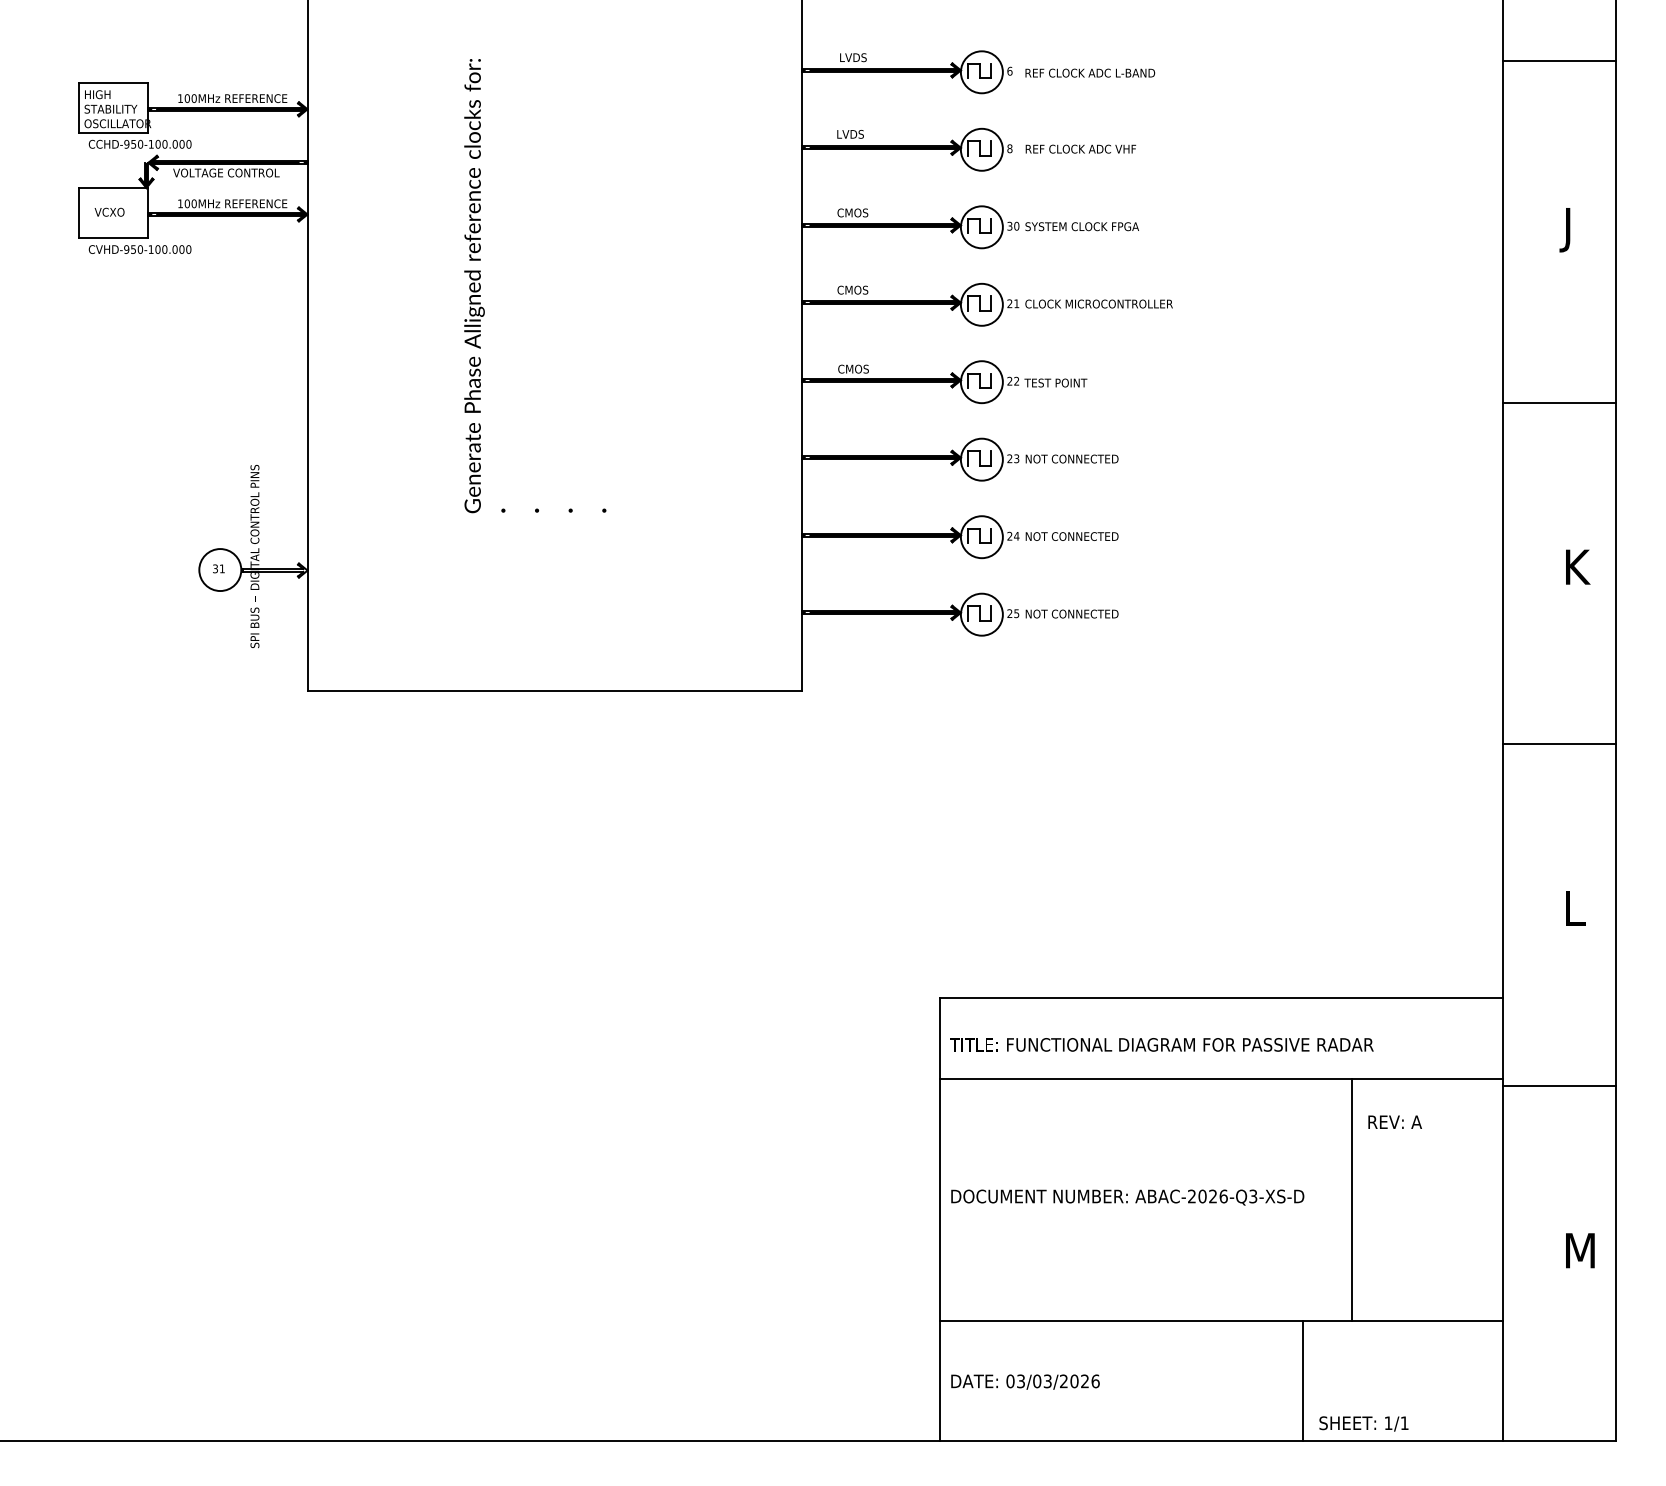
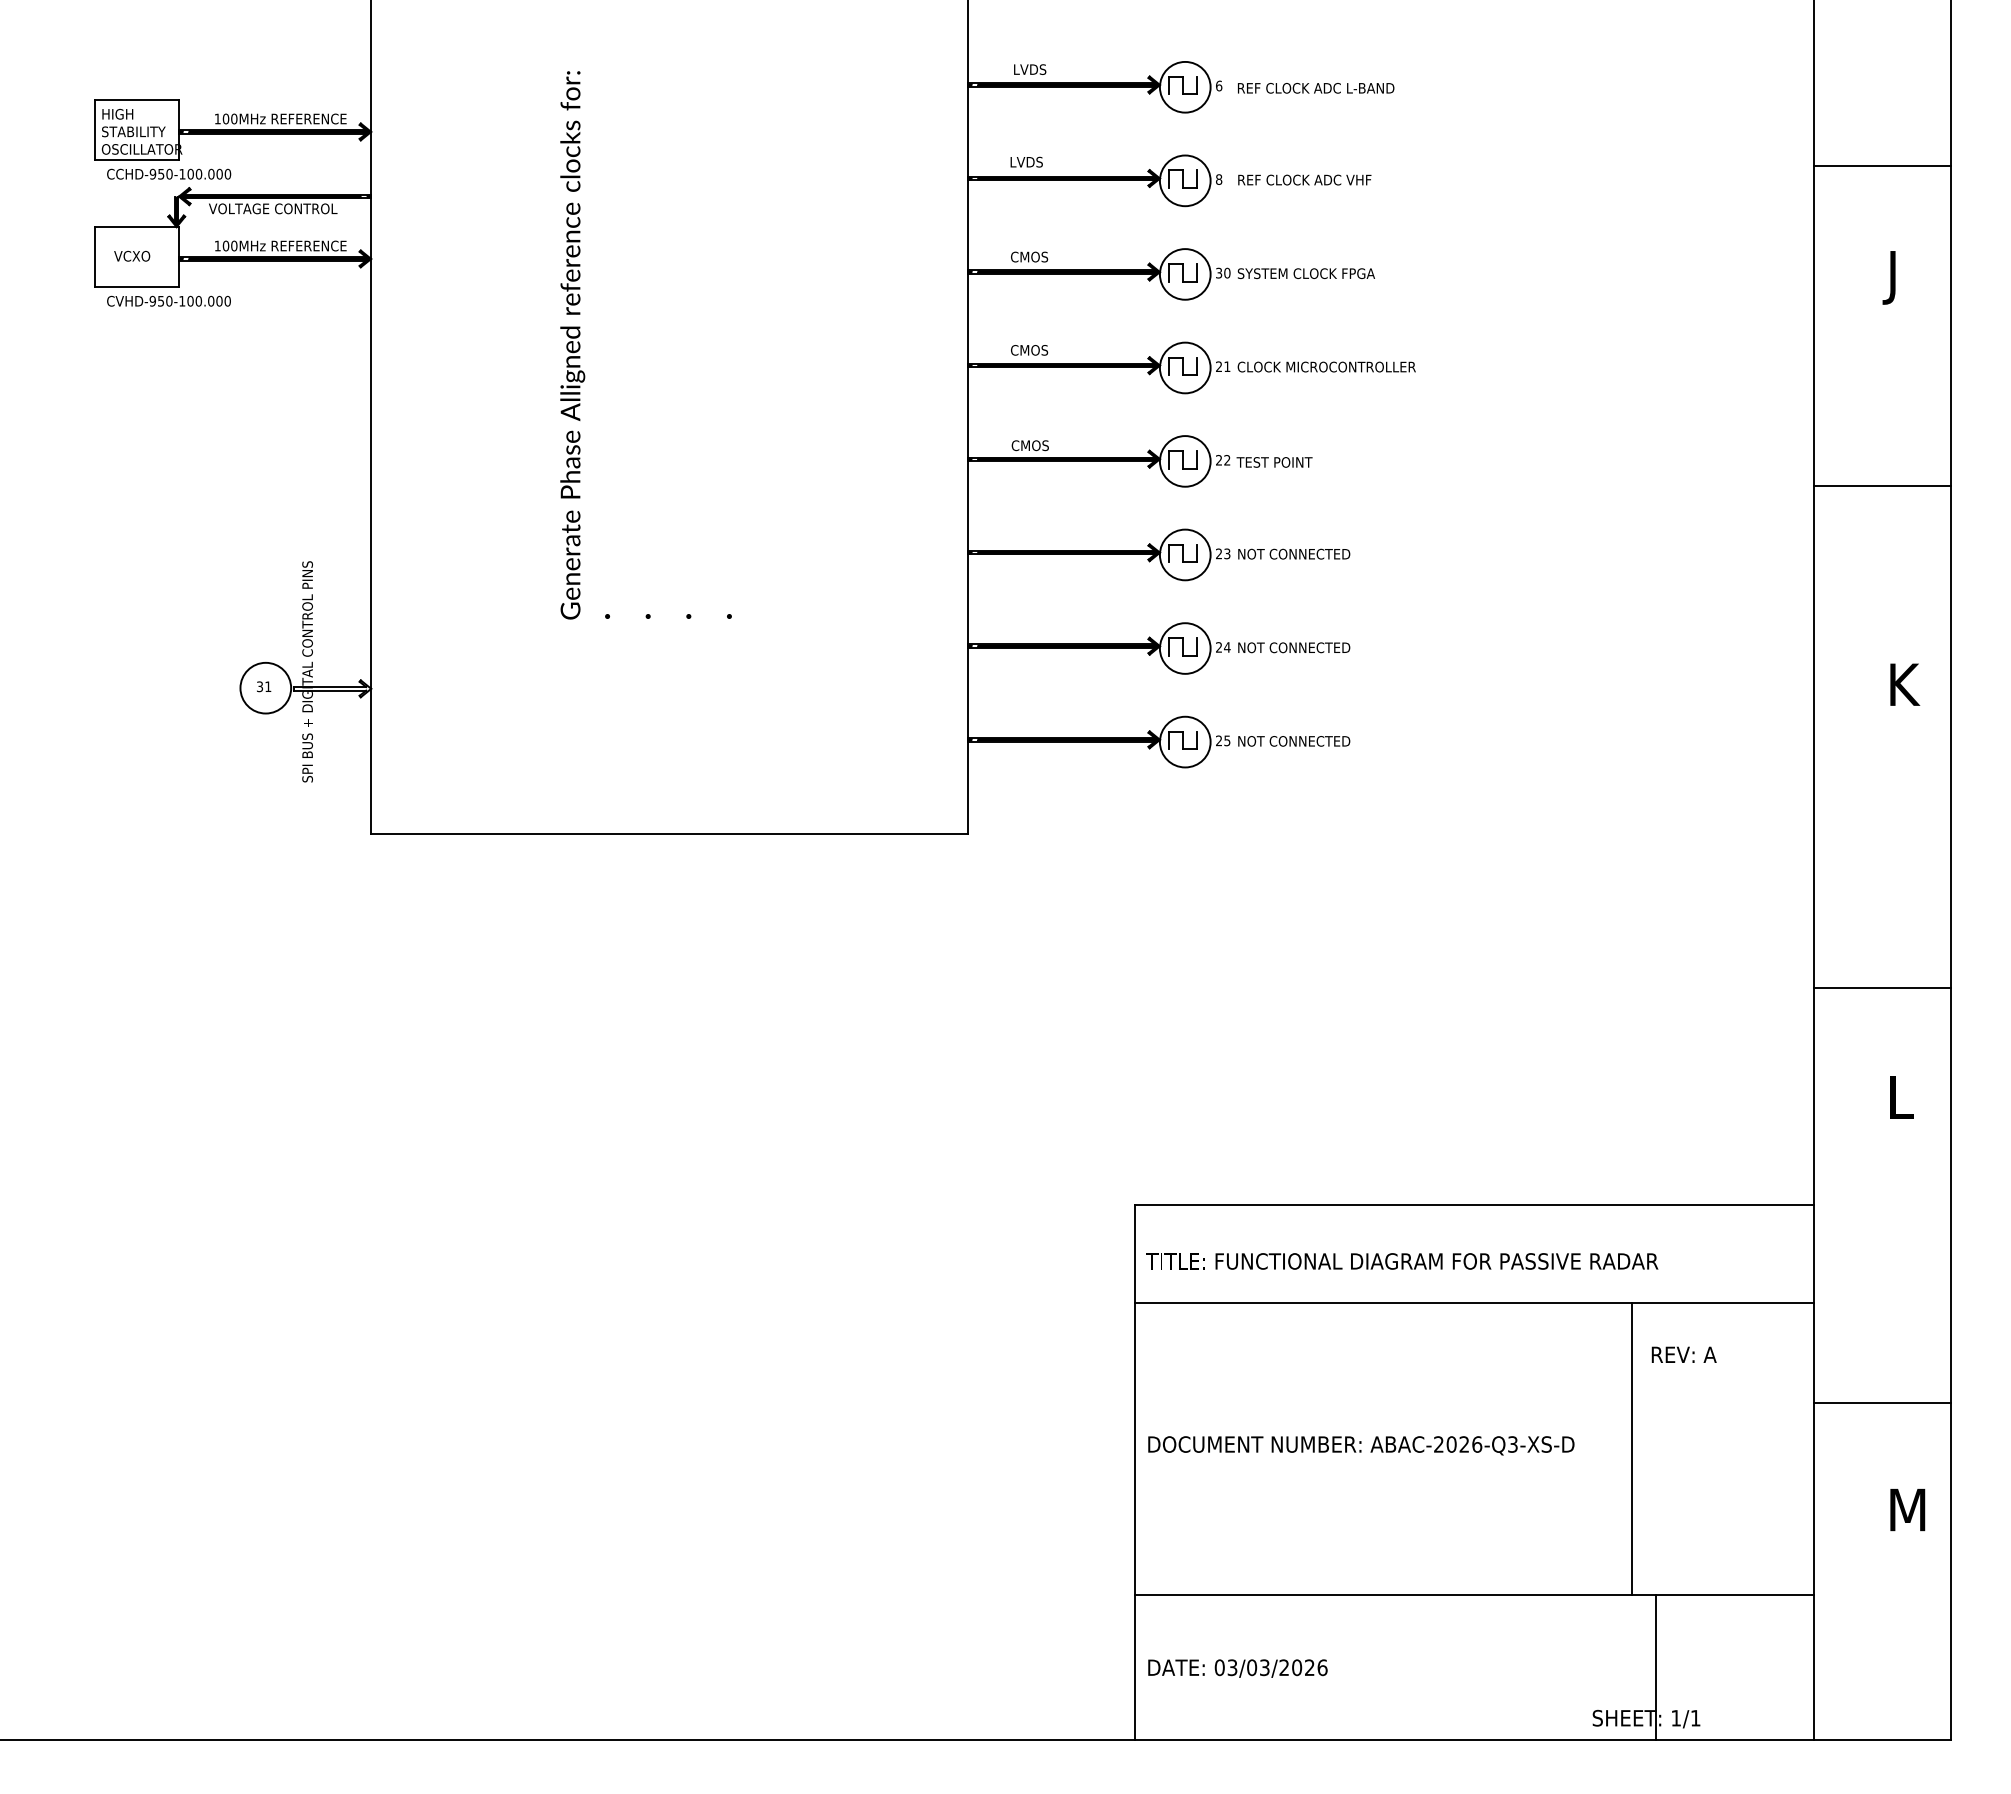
line: (1559, 60) -> (1882, 166), moved
line: (1559, 744) -> (1882, 987), moved
line: (1559, 1086) -> (1882, 1403), moved
line: (1303, 1381) -> (1656, 1667), moved

